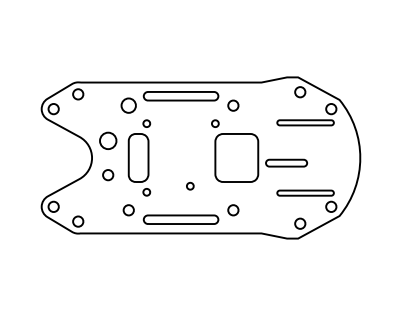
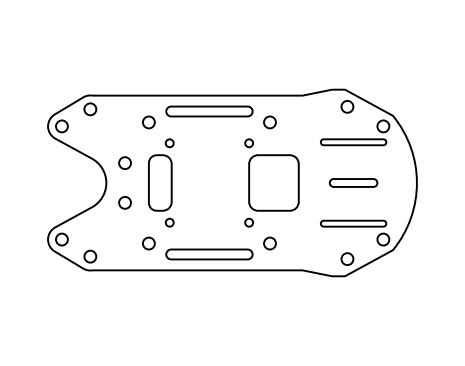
circle: (128, 105) -> (148, 122), size x0.71
circle: (107, 140) -> (124, 162), size x0.62
part: (286, 162) -> (353, 182), moved
circle: (189, 186) -> (248, 222), moved

